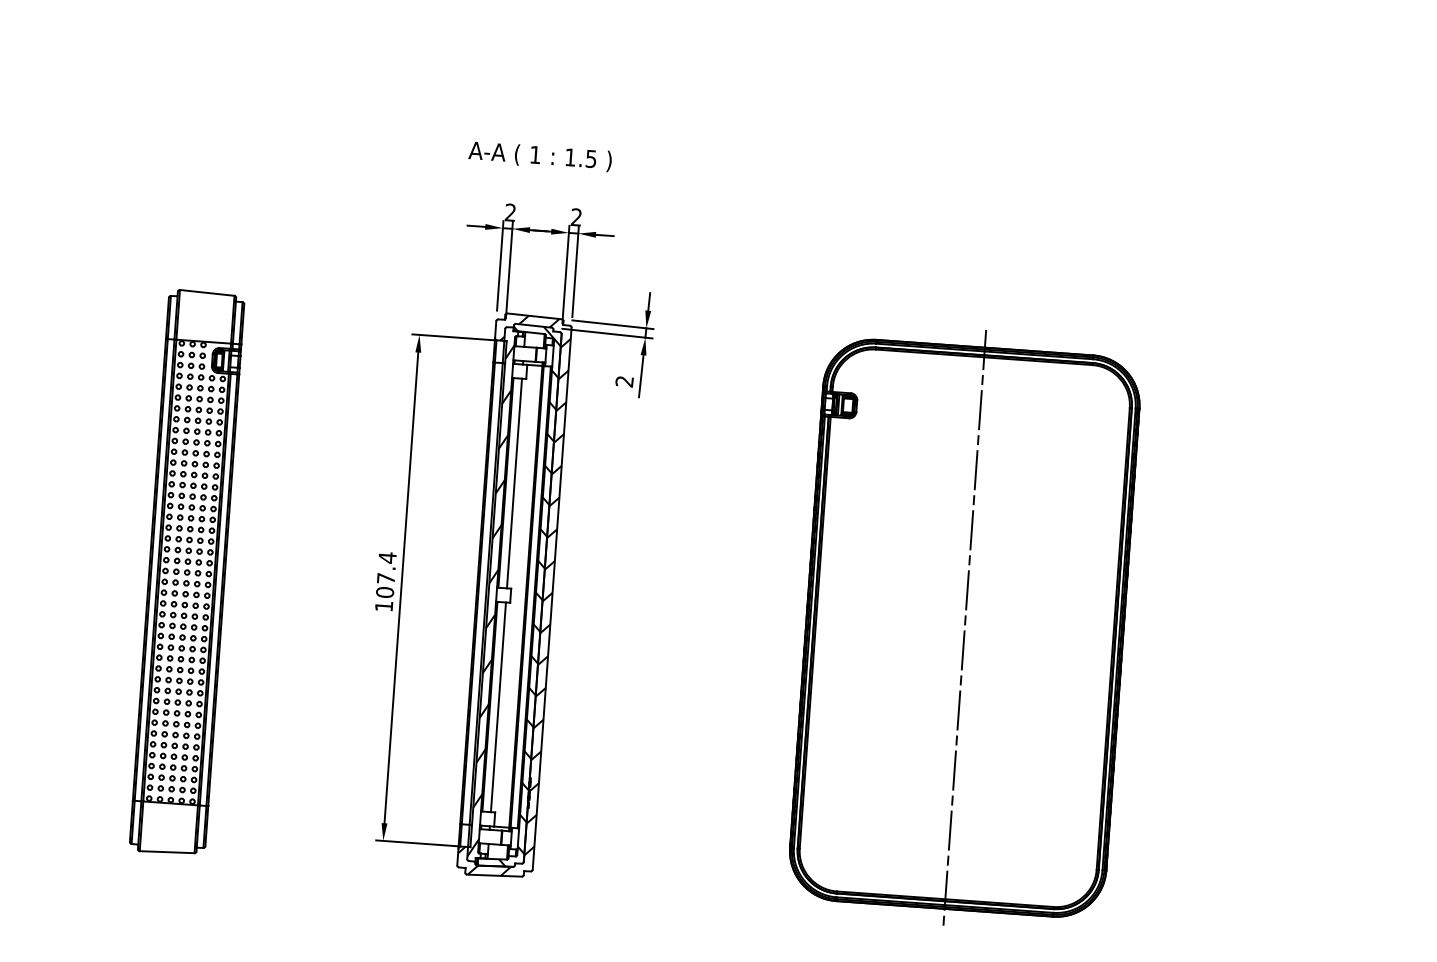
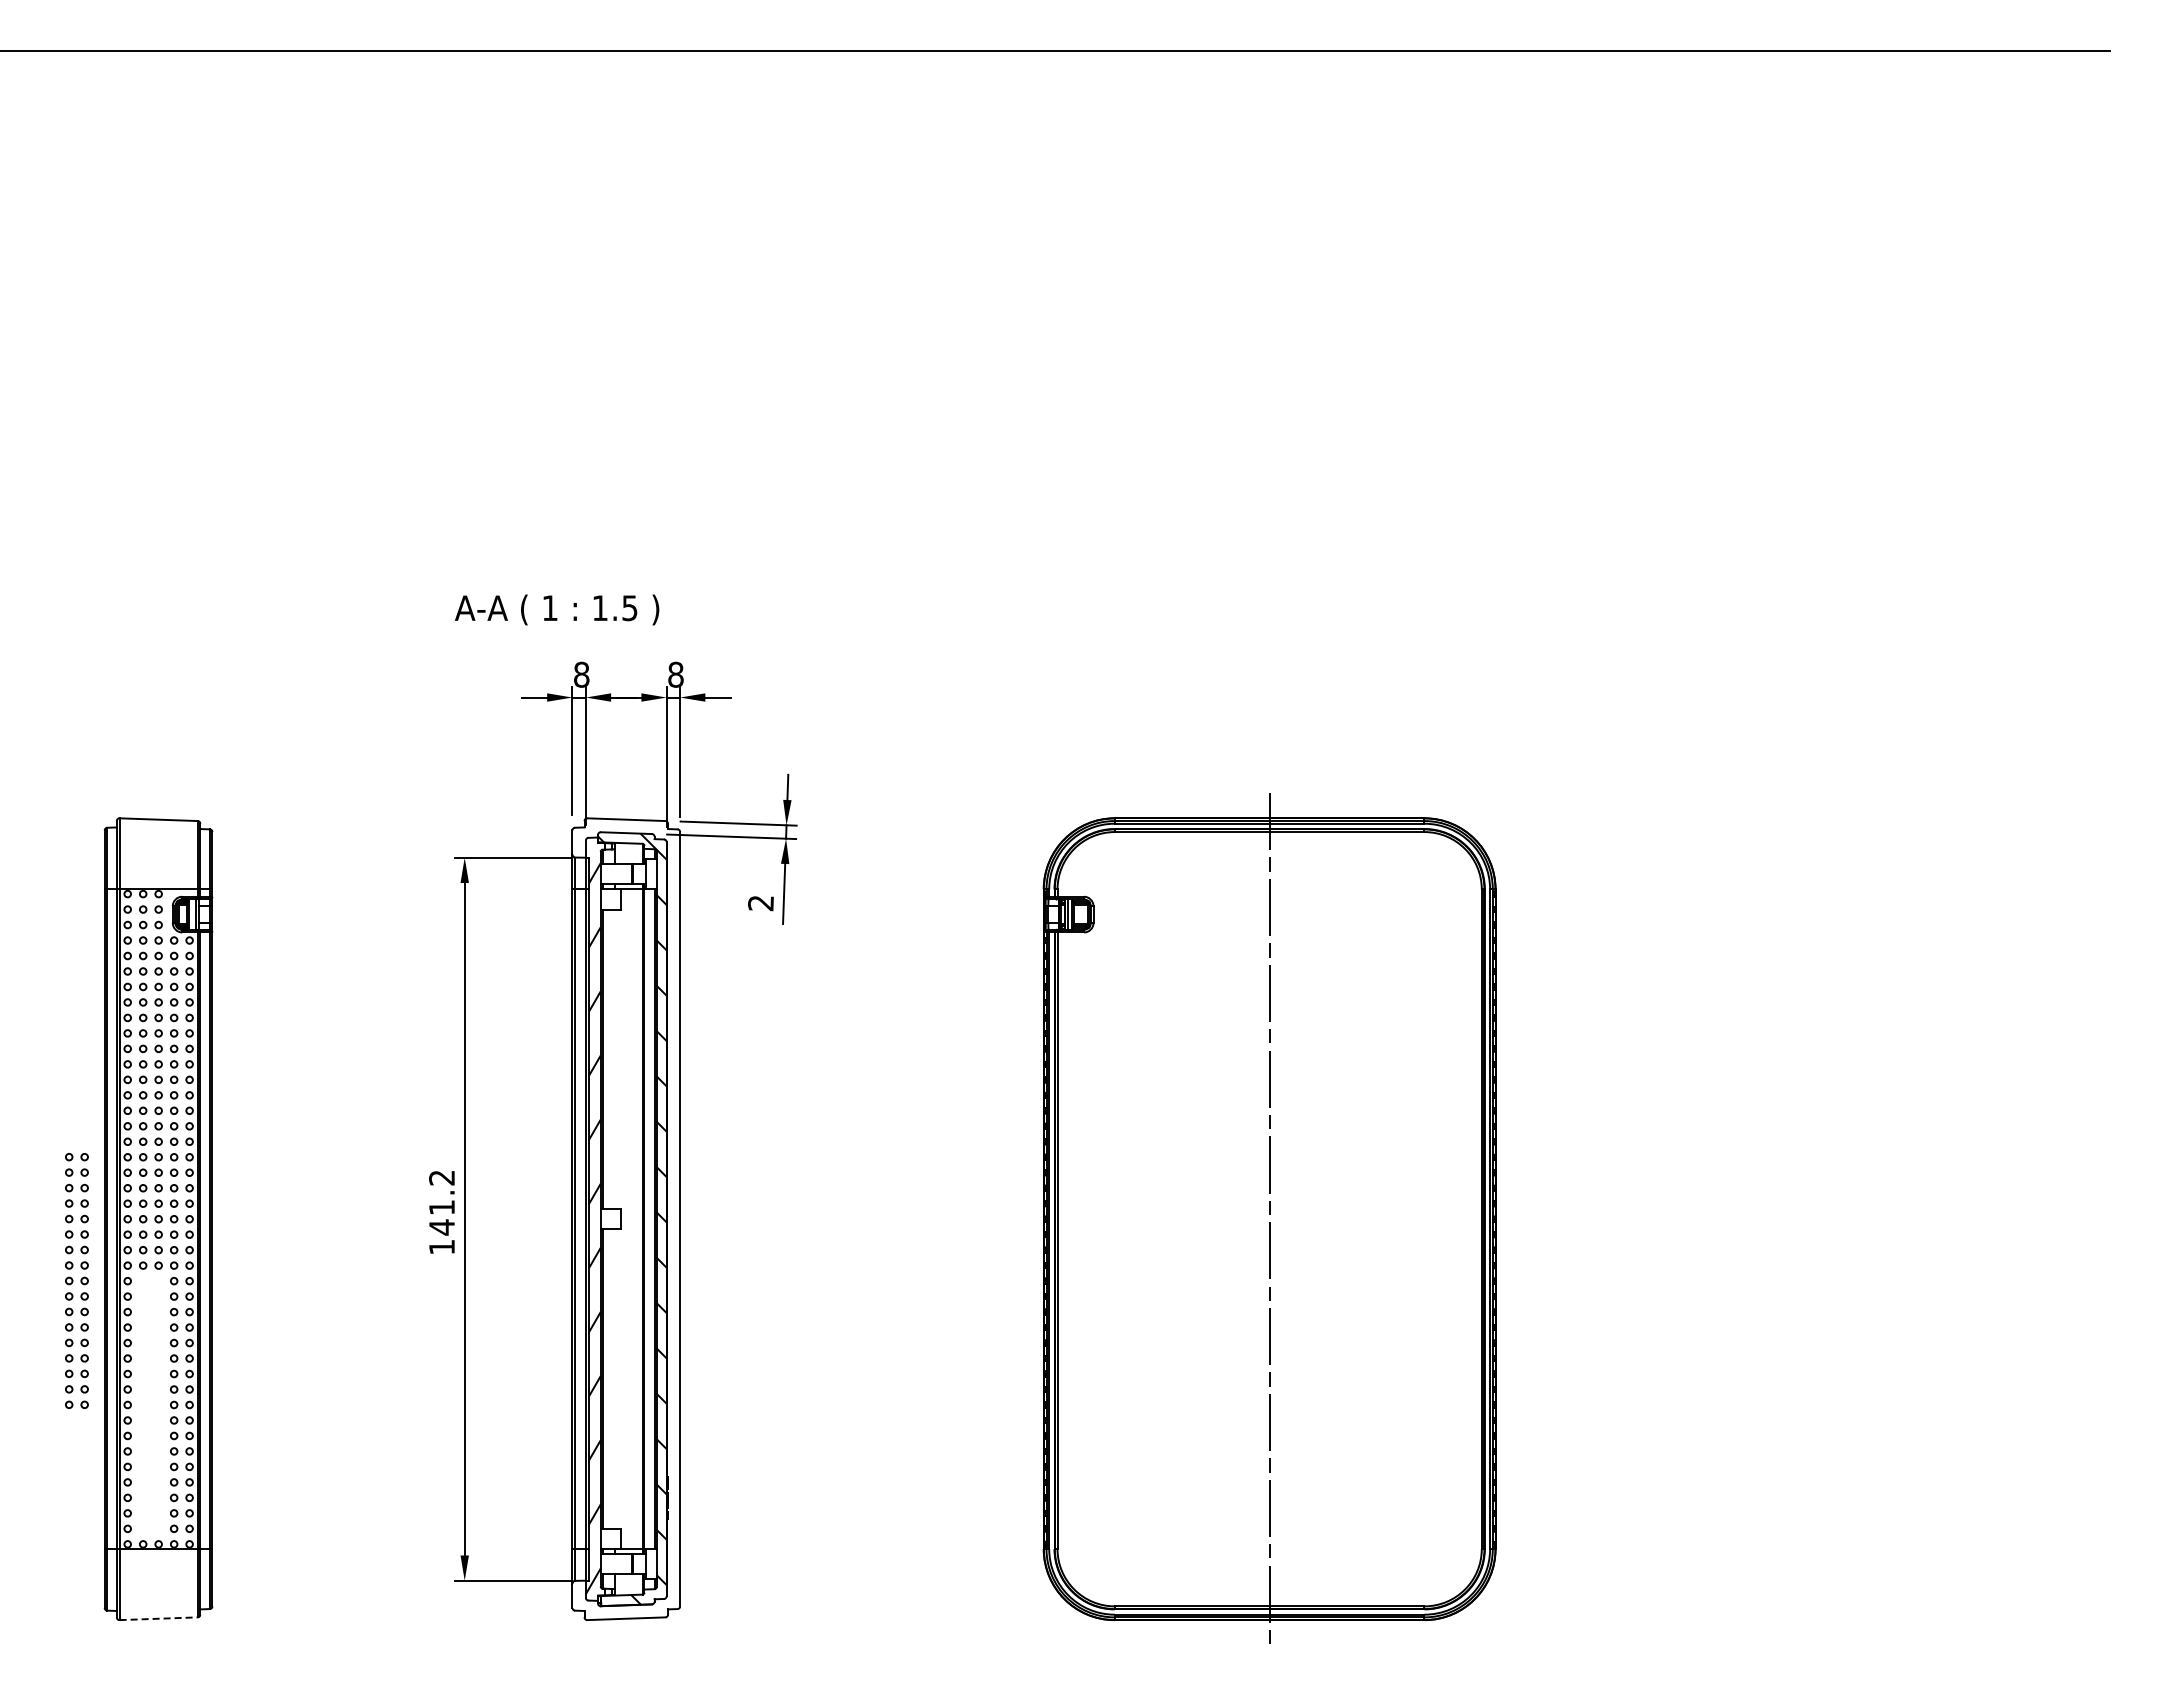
text: (540, 156) -> (557, 609), moved
text: (510, 212) -> (581, 674), 2 -> 8
text: (576, 217) -> (675, 674), 2 -> 8
line: (514, 483) -> (614, 1059), removed
text: (386, 575) -> (442, 1202), 107.4 -> 141.2
hatch: (514, 596) -> (626, 1219), removed
part: (172, 701) -> (76, 1280), moved
line: (498, 706) -> (614, 1378), removed
line: (167, 852) -> (159, 1618), solid -> dashed

